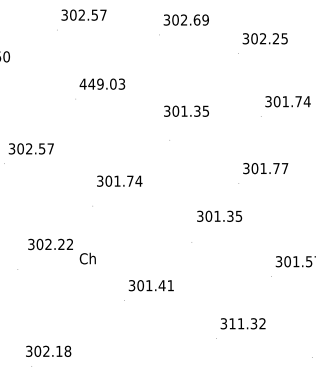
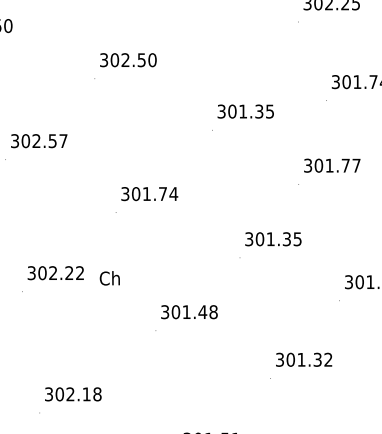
text: (102, 83) -> (128, 59), 449.03 -> 302.50
text: (186, 110) -> (245, 110), moved
text: (119, 180) -> (149, 193), moved
text: (219, 215) -> (273, 238), moved
text: (50, 244) -> (55, 273), moved
text: (170, 285) -> (213, 311), 301.41 -> 301.48
text: (232, 323) -> (290, 359), 311.32 -> 301.32
text: (48, 350) -> (73, 393), moved

